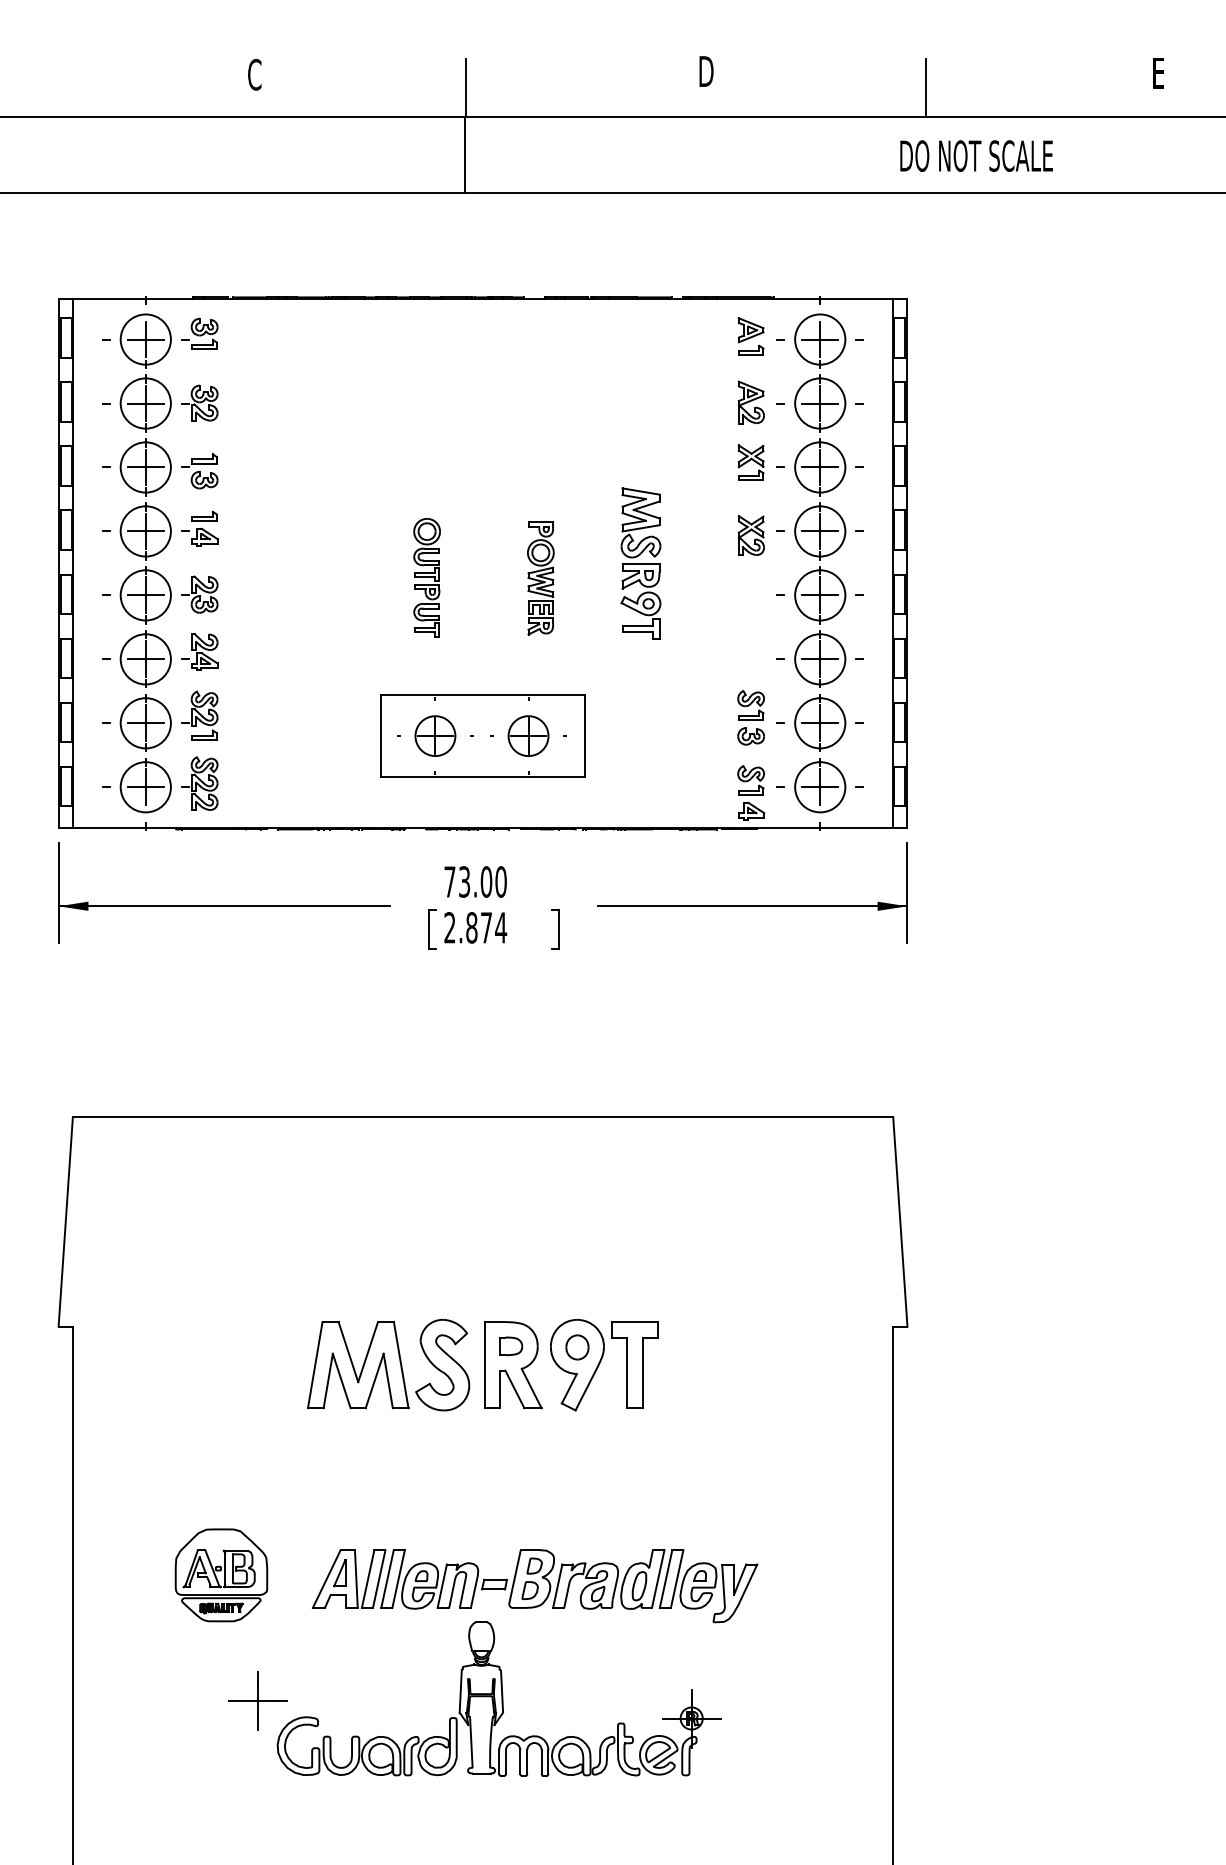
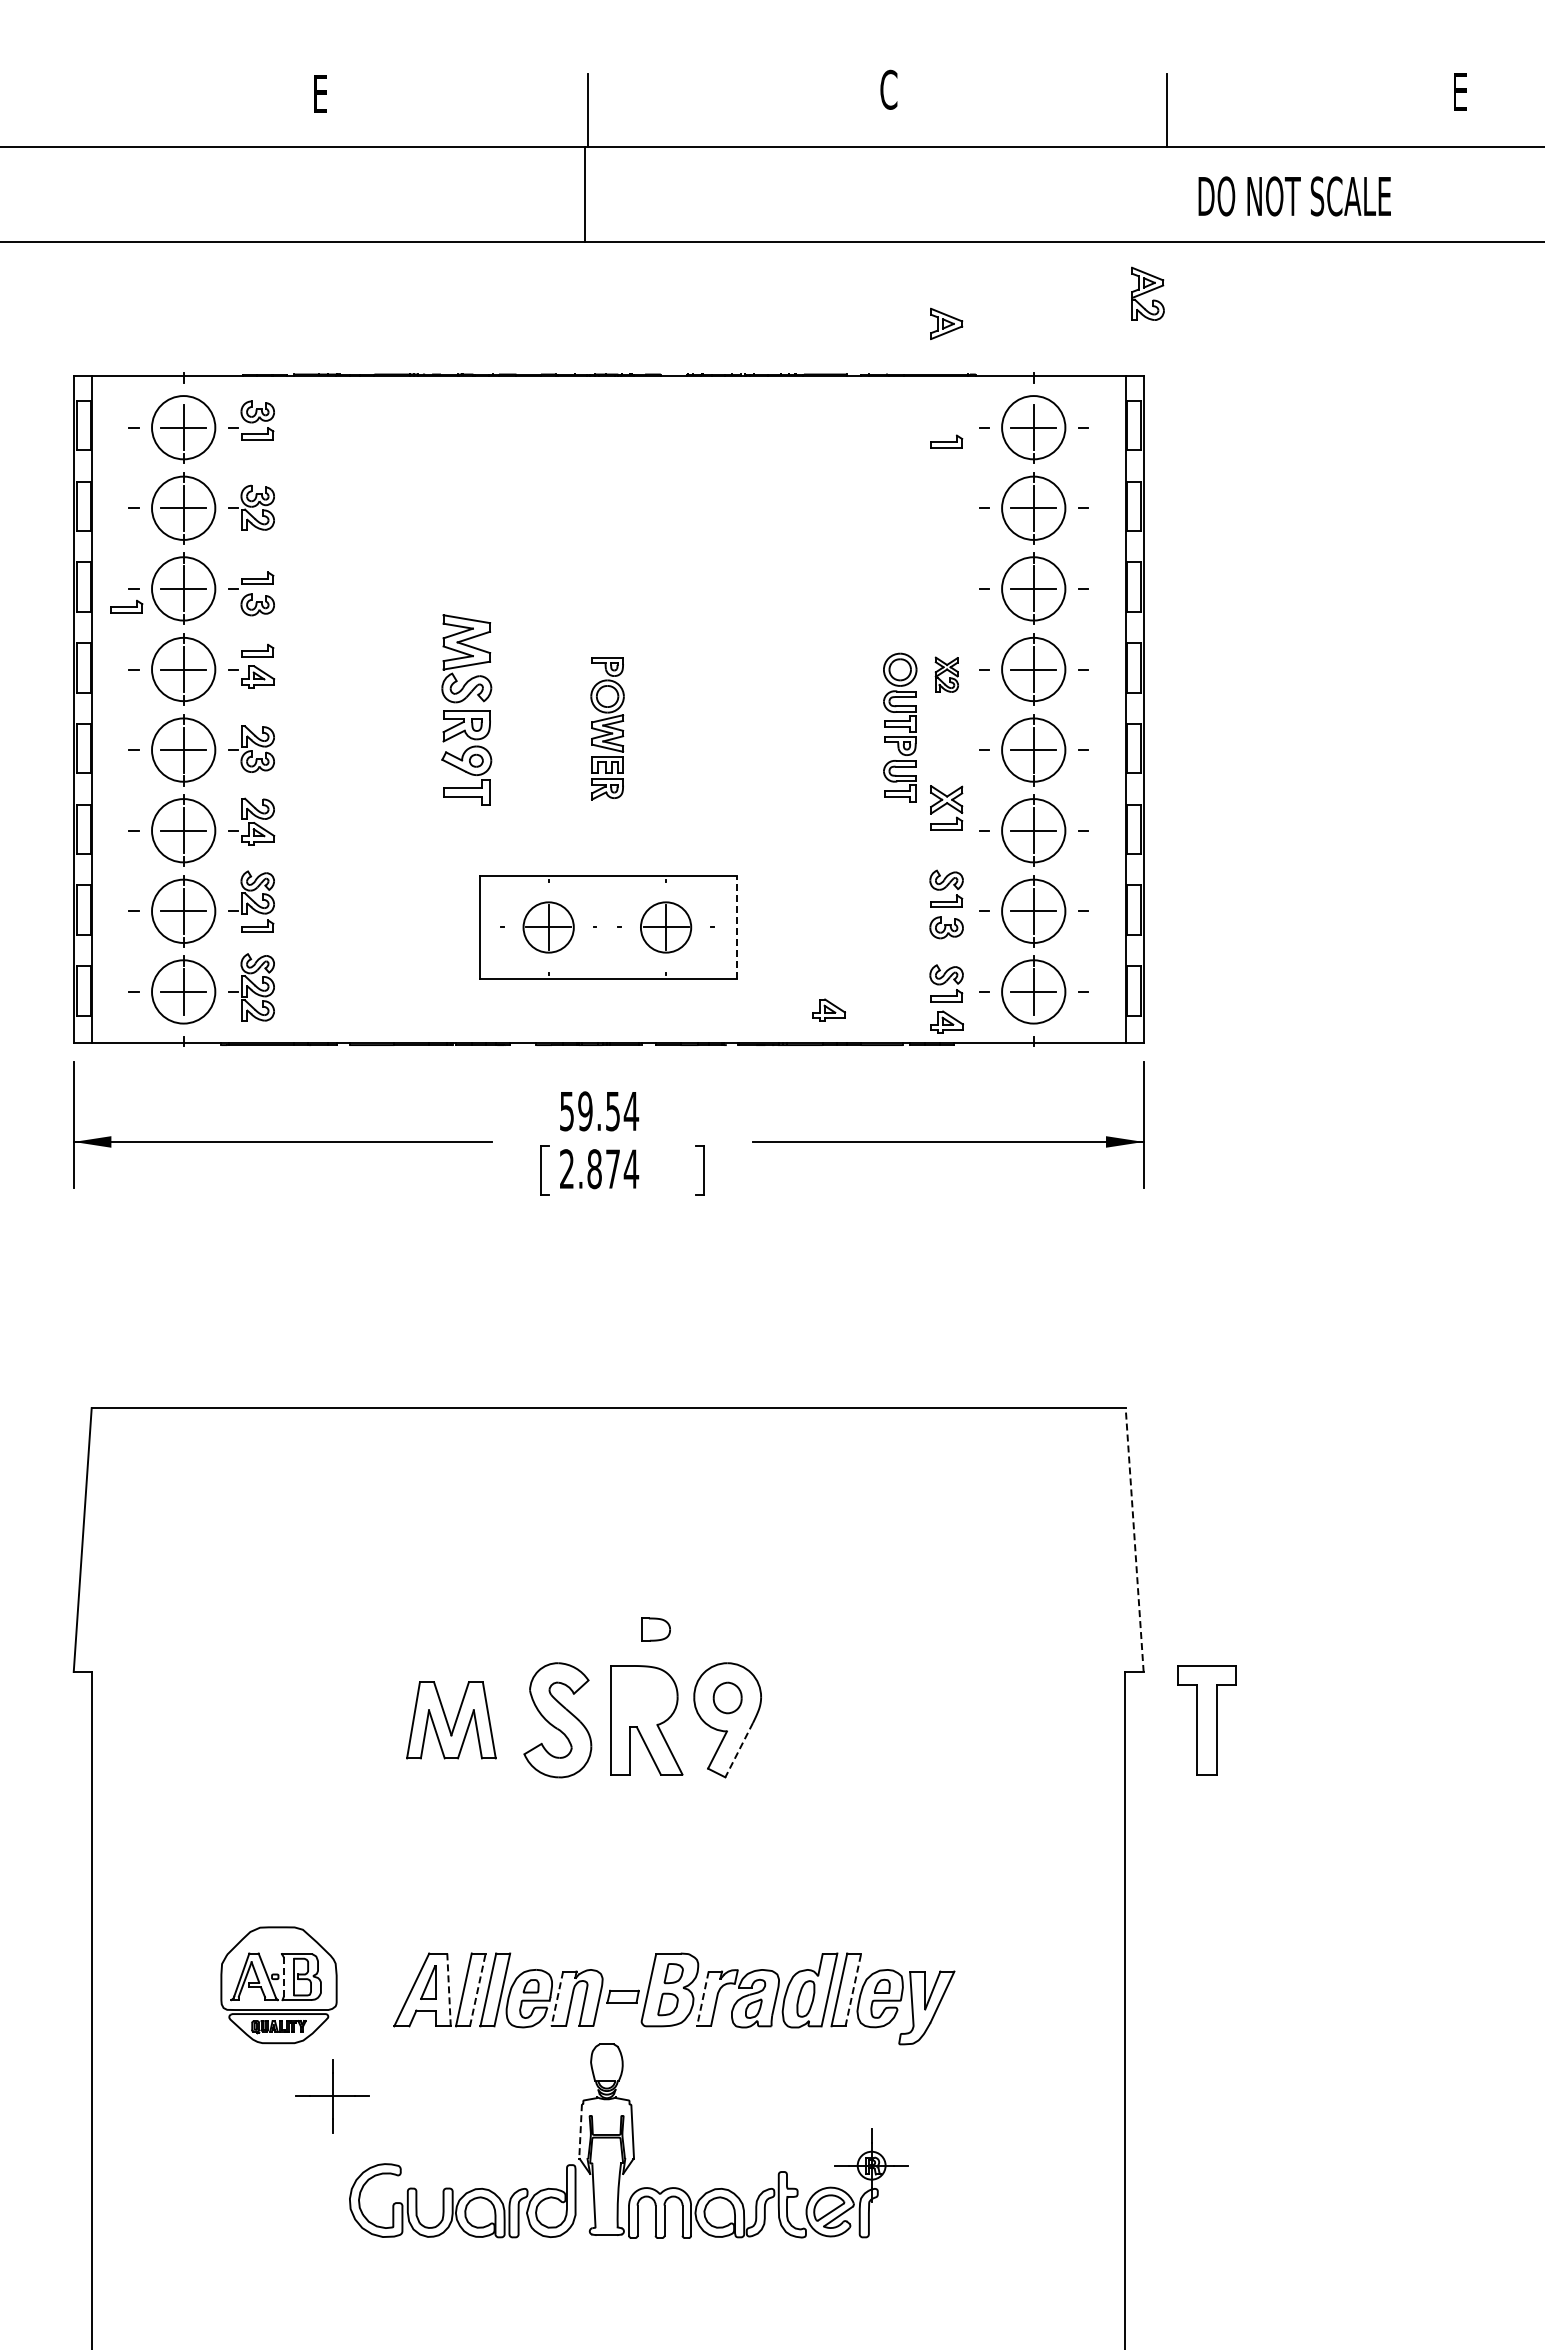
text: (705, 71) -> (889, 89), D -> C
text: (254, 75) -> (320, 94), C -> E
text: (976, 156) -> (1294, 196), moved
part: (751, 329) -> (946, 323), moved
part: (751, 402) -> (1147, 293), moved
part: (751, 462) -> (946, 807), moved
part: (100, 481) -> (126, 606), added
part: (751, 535) -> (946, 674), size x0.7
part: (640, 563) -> (466, 709), moved
part: (427, 577) -> (900, 727), moved
part: (540, 578) -> (607, 728), moved
line: (585, 736) -> (737, 927), solid -> dashed
part: (657, 801) -> (828, 1009), added
text: (475, 882) -> (599, 1111), 73.00 -> 59.54
line: (900, 1221) -> (1134, 1539), solid -> dashed
part: (510, 1346) -> (655, 1629), moved
part: (358, 1365) -> (451, 1720), size x0.7
part: (634, 1365) -> (1206, 1720), moved
line: (586, 1389) -> (738, 1750), solid -> dashed
line: (225, 1569) -> (283, 1977), solid -> dashed
line: (356, 1578) -> (449, 1989), solid -> dashed
line: (378, 1578) -> (477, 1989), solid -> dashed
line: (677, 1578) -> (853, 1989), solid -> dashed
line: (442, 1585) -> (557, 1998), solid -> dashed
line: (557, 1585) -> (702, 1998), solid -> dashed
line: (460, 1692) -> (580, 2132), solid -> dashed
part: (258, 1701) -> (332, 2096), moved

